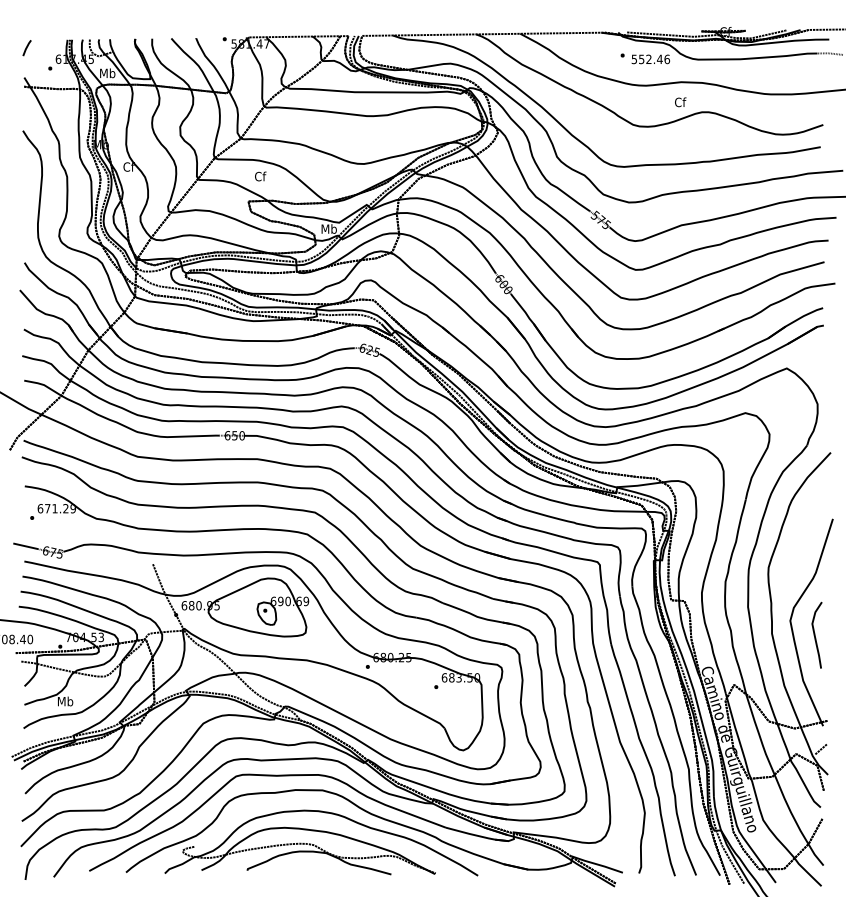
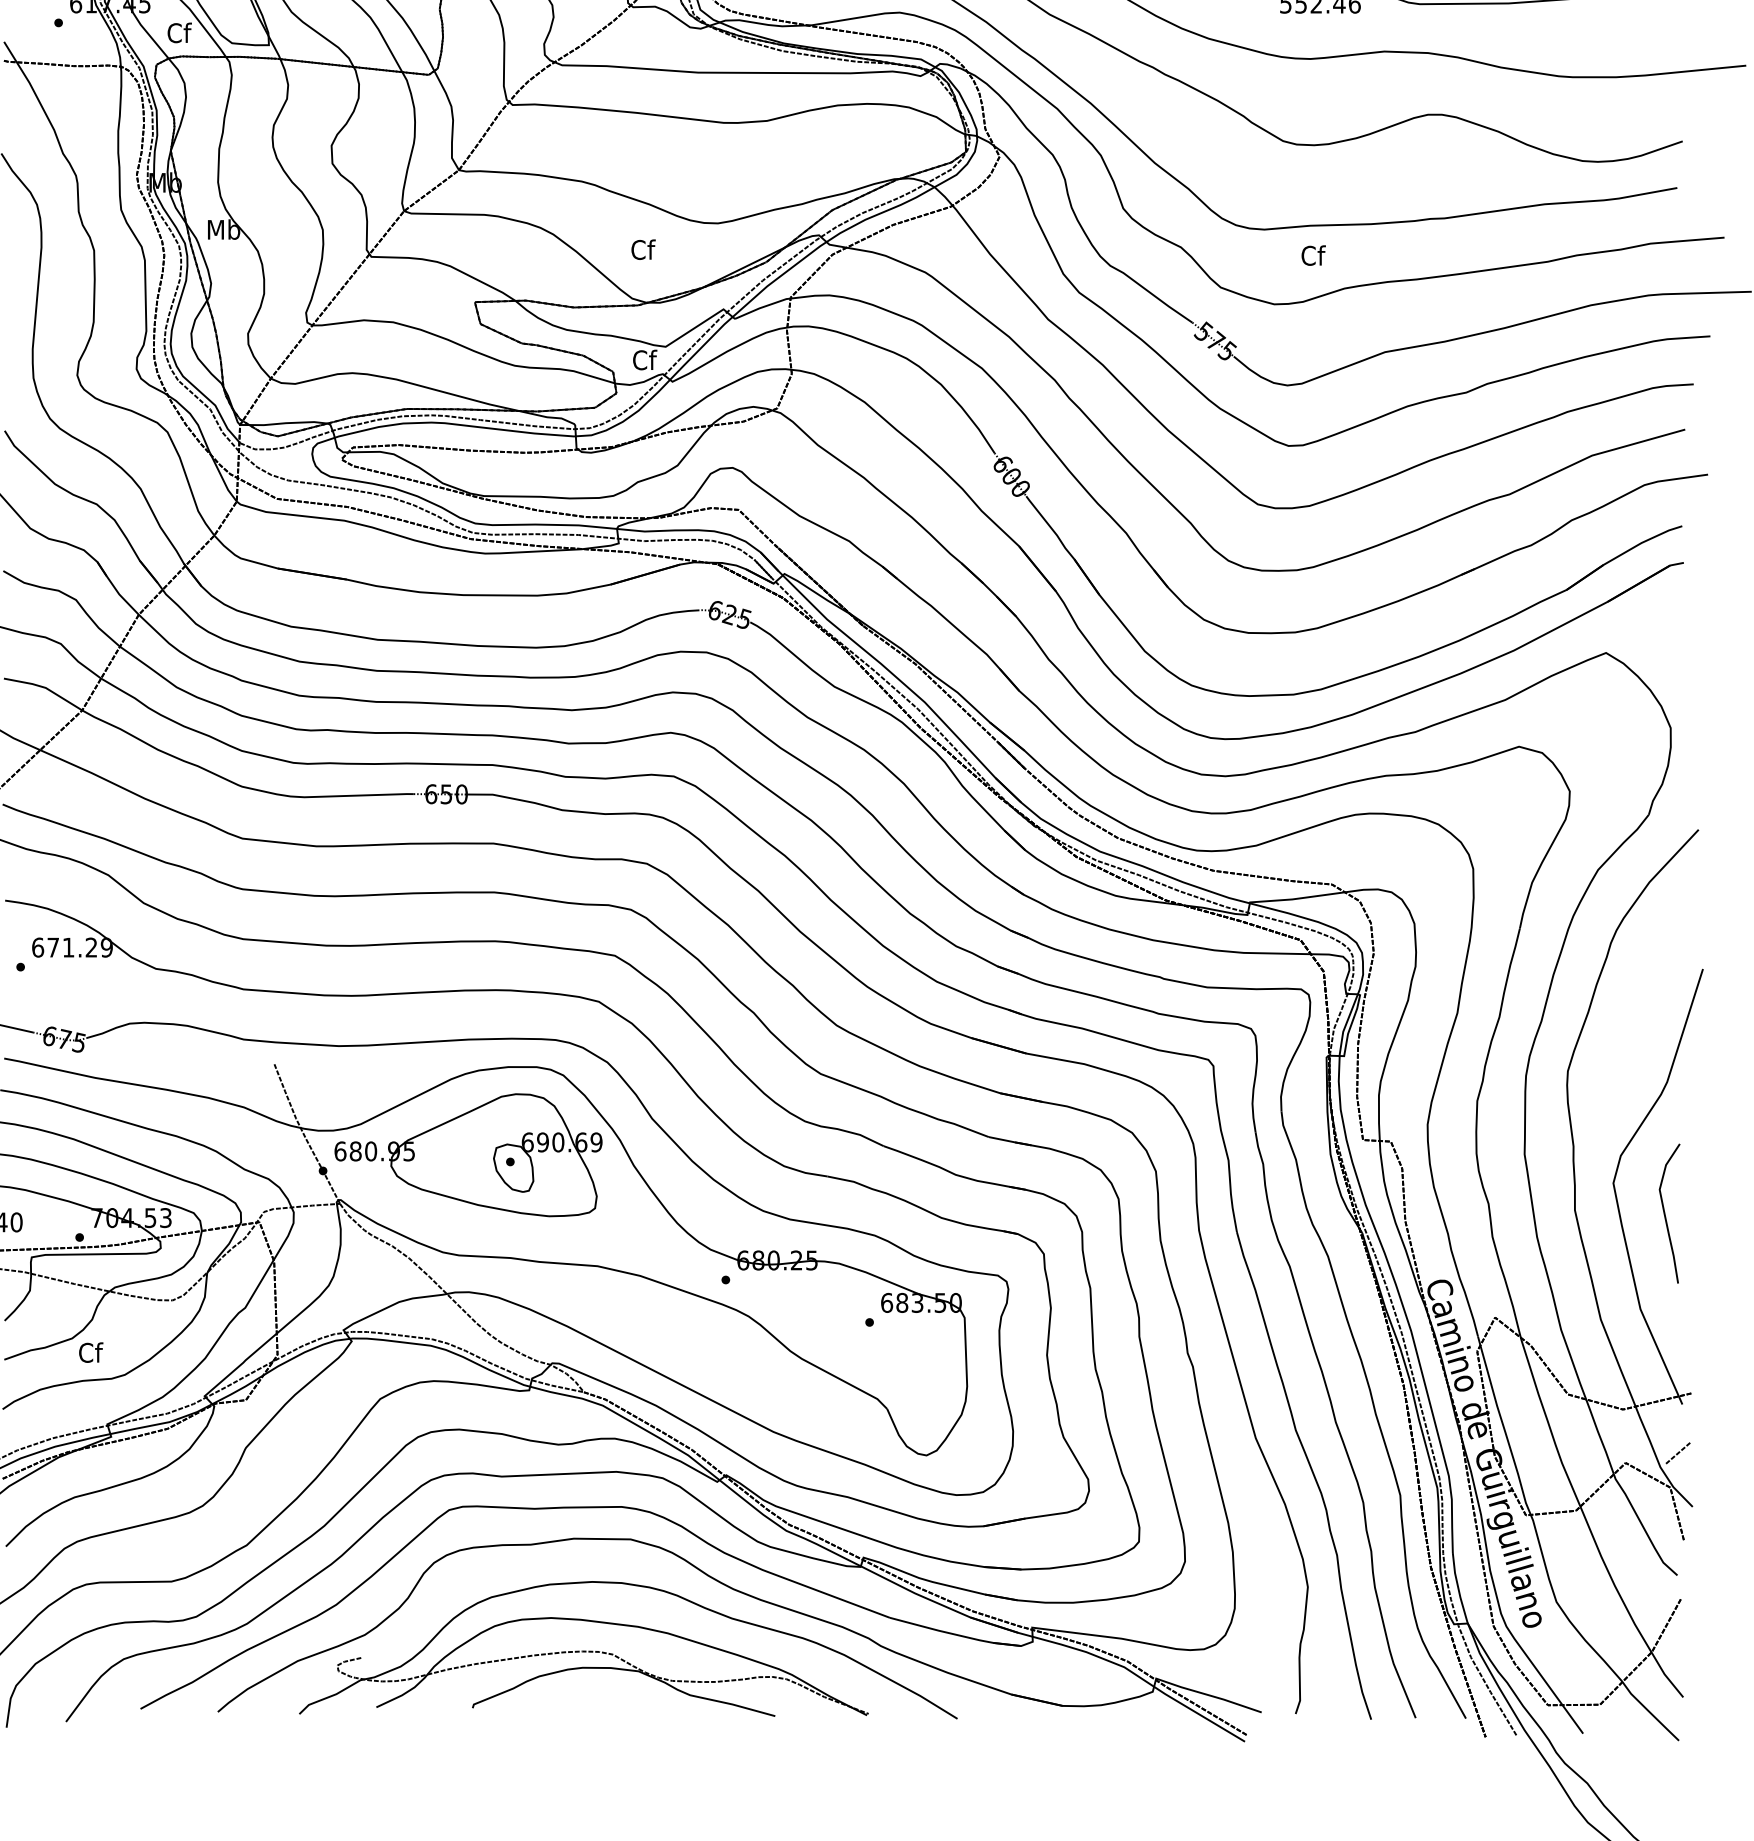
text: (107, 73) -> (178, 33), Mb -> Cf
text: (680, 102) -> (1313, 255), moved
text: (128, 166) -> (222, 228), Cf -> Mb
text: (260, 176) -> (643, 249), moved
text: (328, 228) -> (643, 358), Mb -> Cf
text: (65, 701) -> (90, 1352), Mb -> Cf

